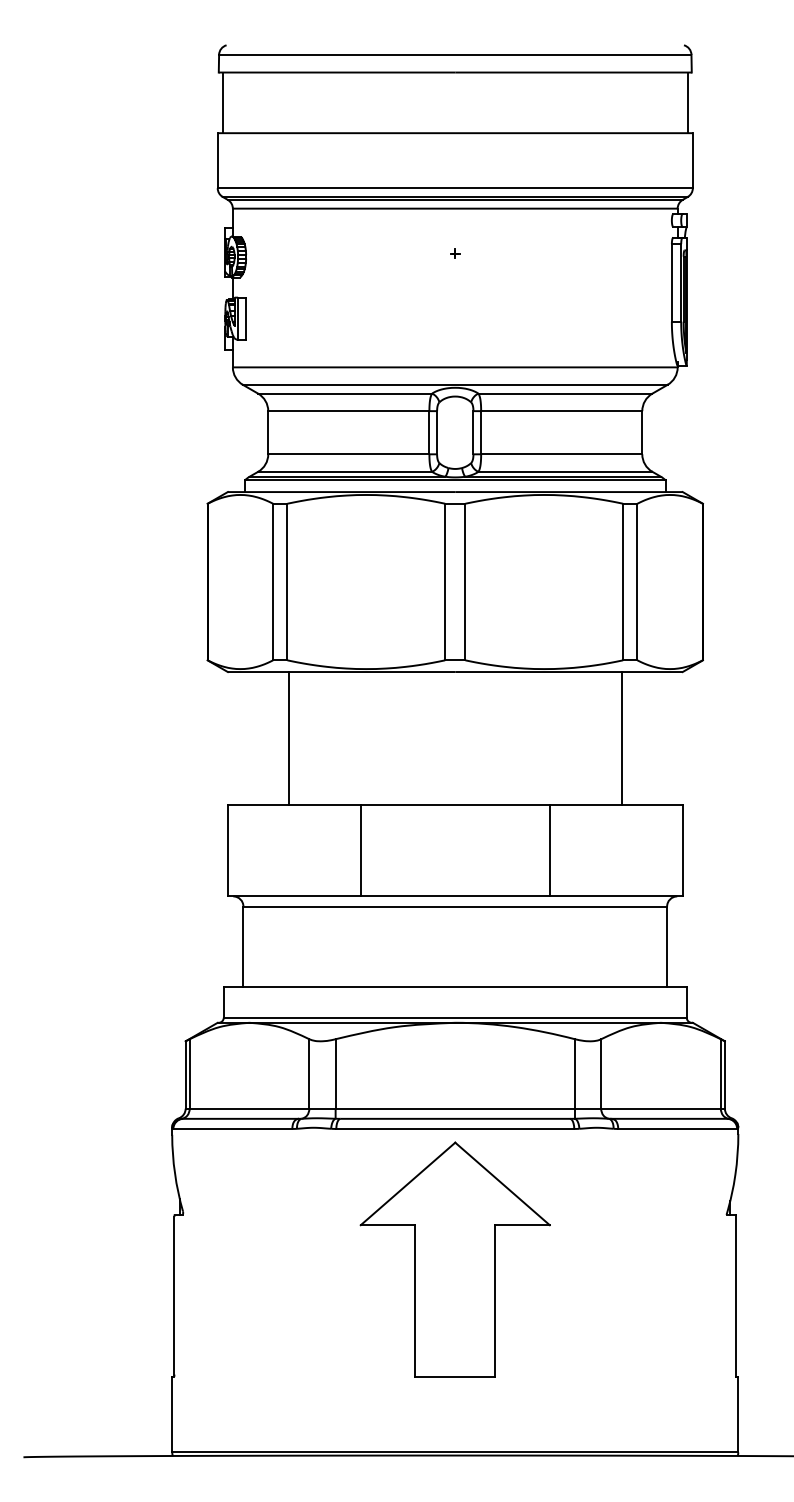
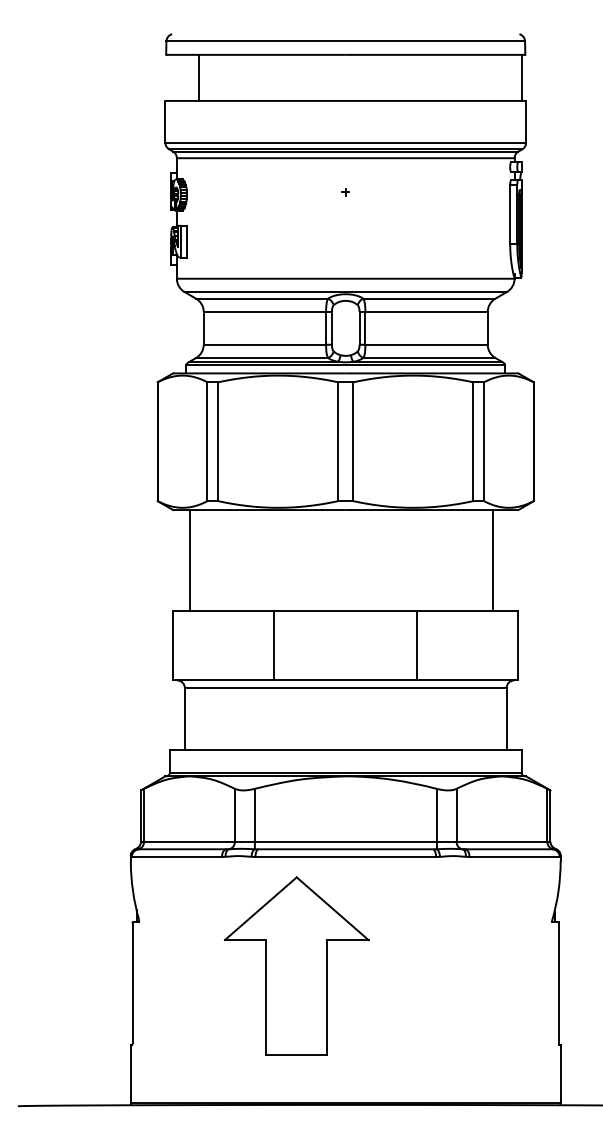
line: (223, 102) -> (199, 77), moved
line: (288, 738) -> (190, 560), moved
line: (622, 738) -> (493, 560), moved
part: (454, 1258) -> (296, 965), moved

